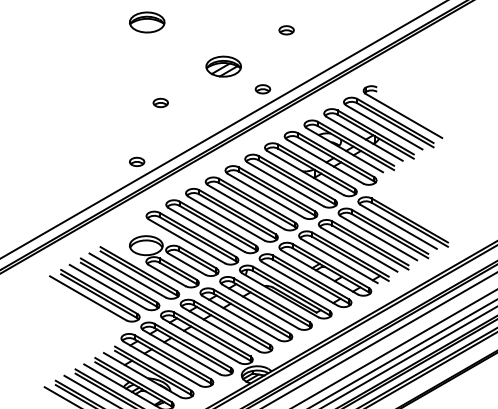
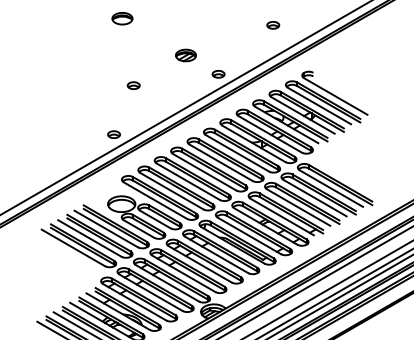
part: (147, 22) -> (122, 18), size x0.7
part: (286, 30) -> (273, 25), moved
part: (223, 66) -> (185, 55), size x0.7

